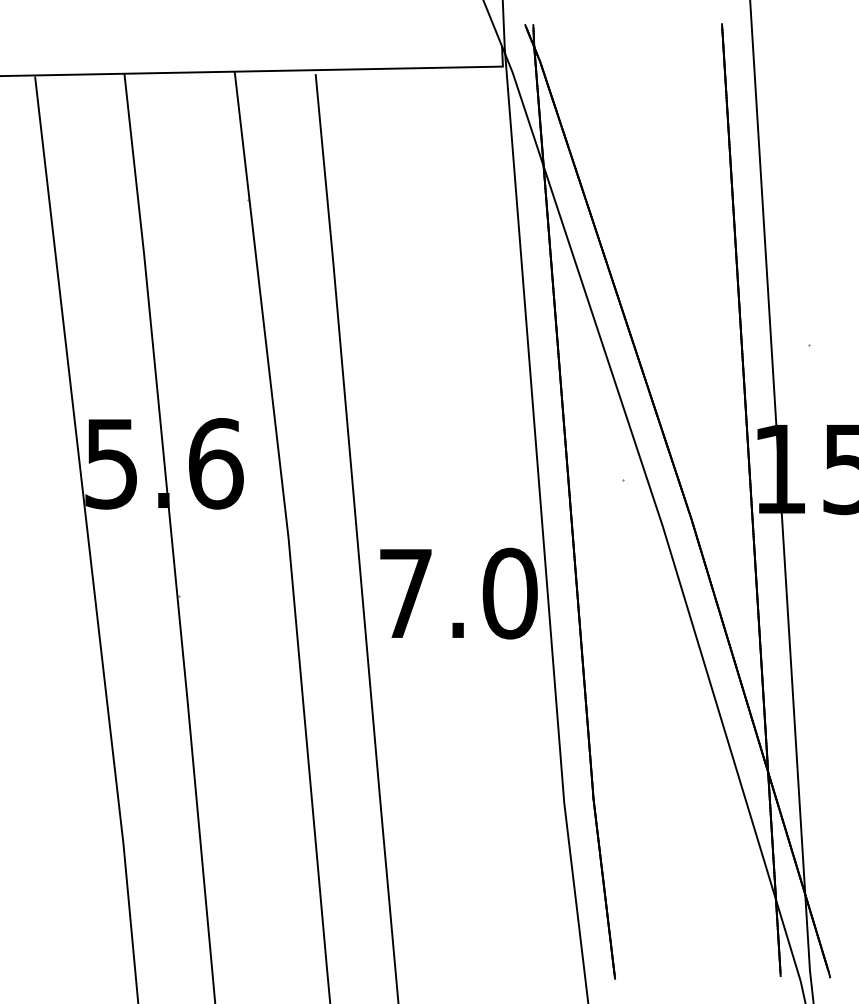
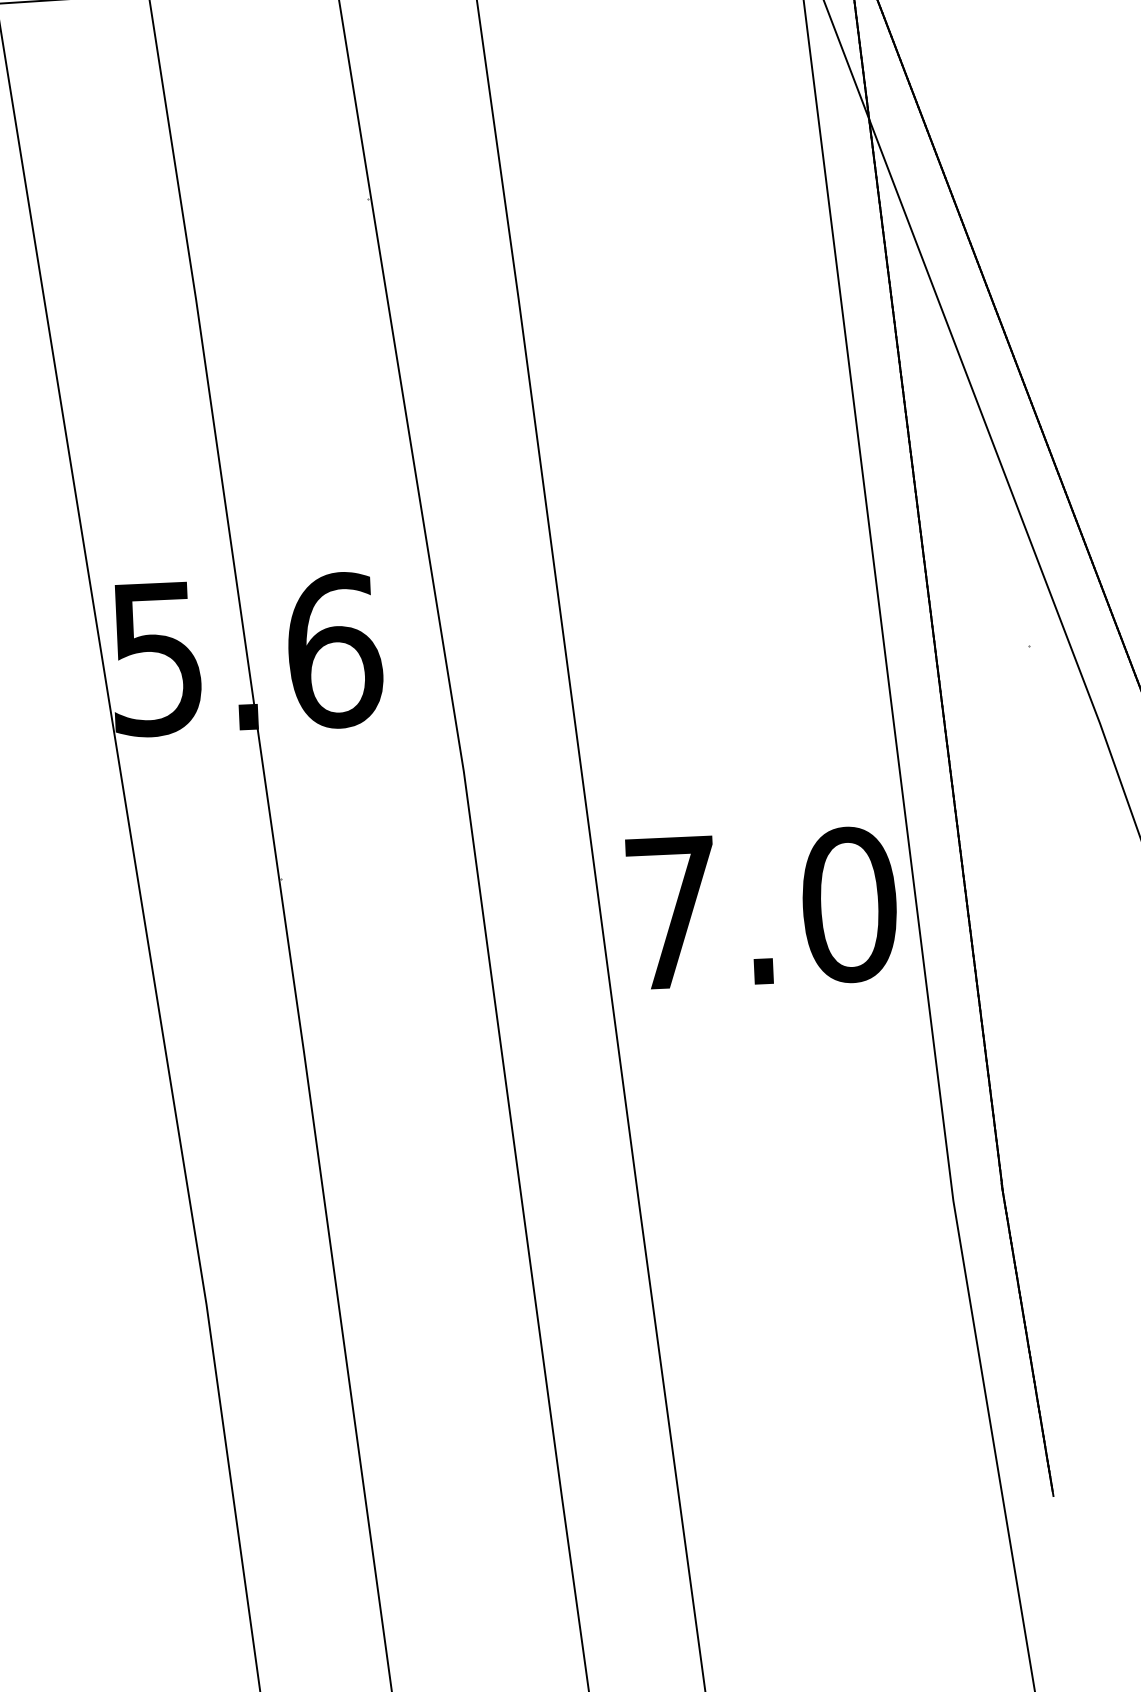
text: (458, 593) -> (761, 908), moved

